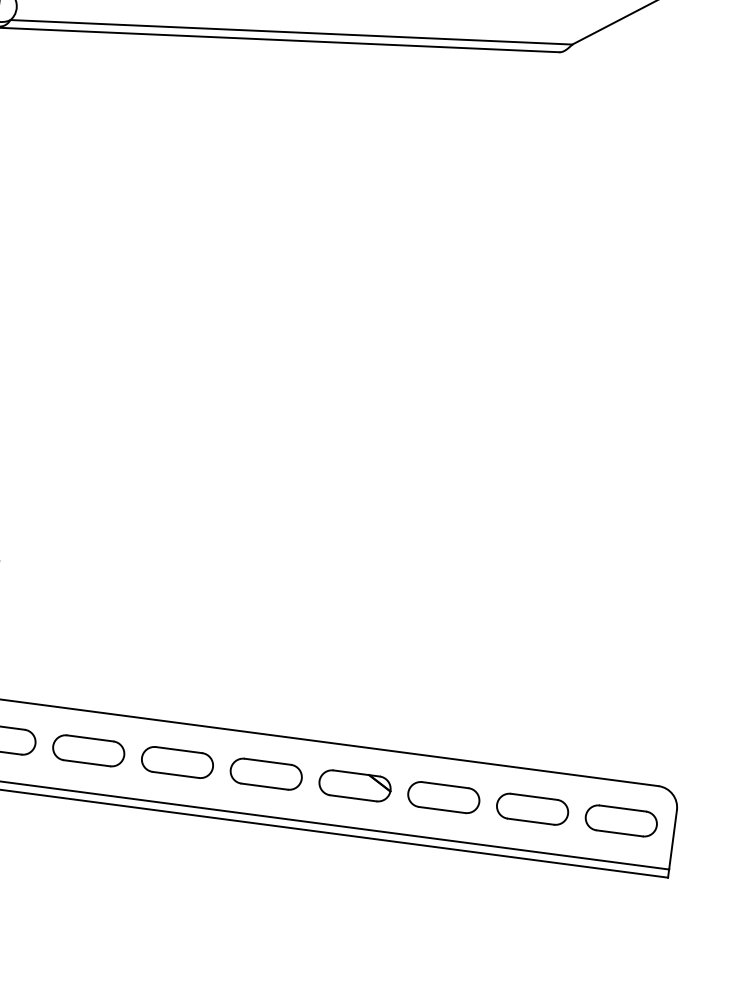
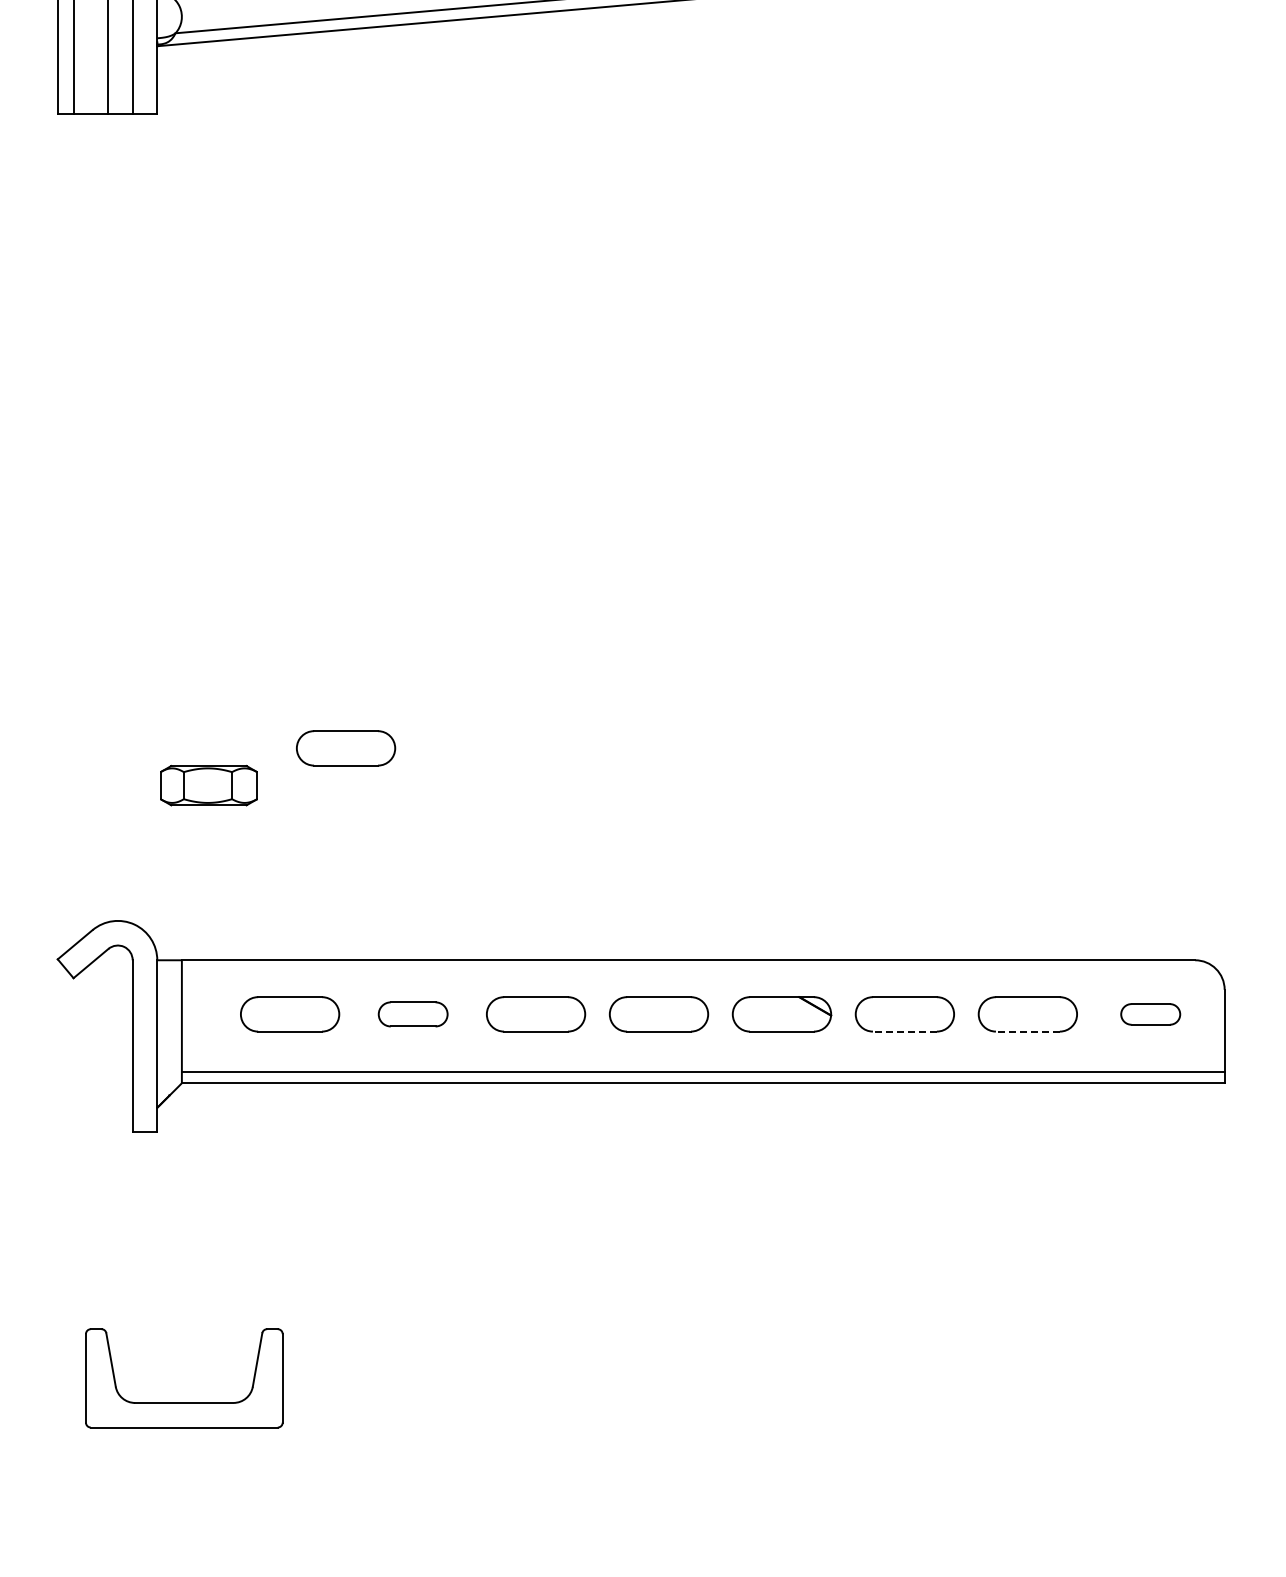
part: (65, 552) -> (346, 748), added
part: (89, 750) -> (413, 1014), size x0.7
line: (441, 809) -> (904, 1031), solid -> dashed
line: (530, 821) -> (1027, 1031), solid -> dashed
part: (621, 821) -> (1150, 1014), size x0.6

